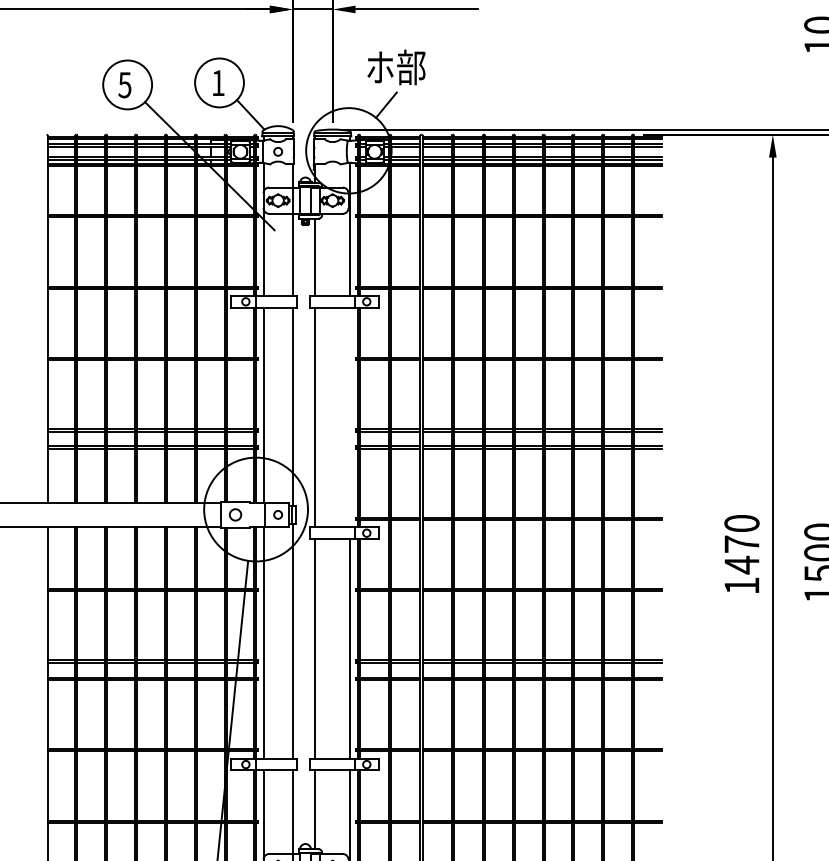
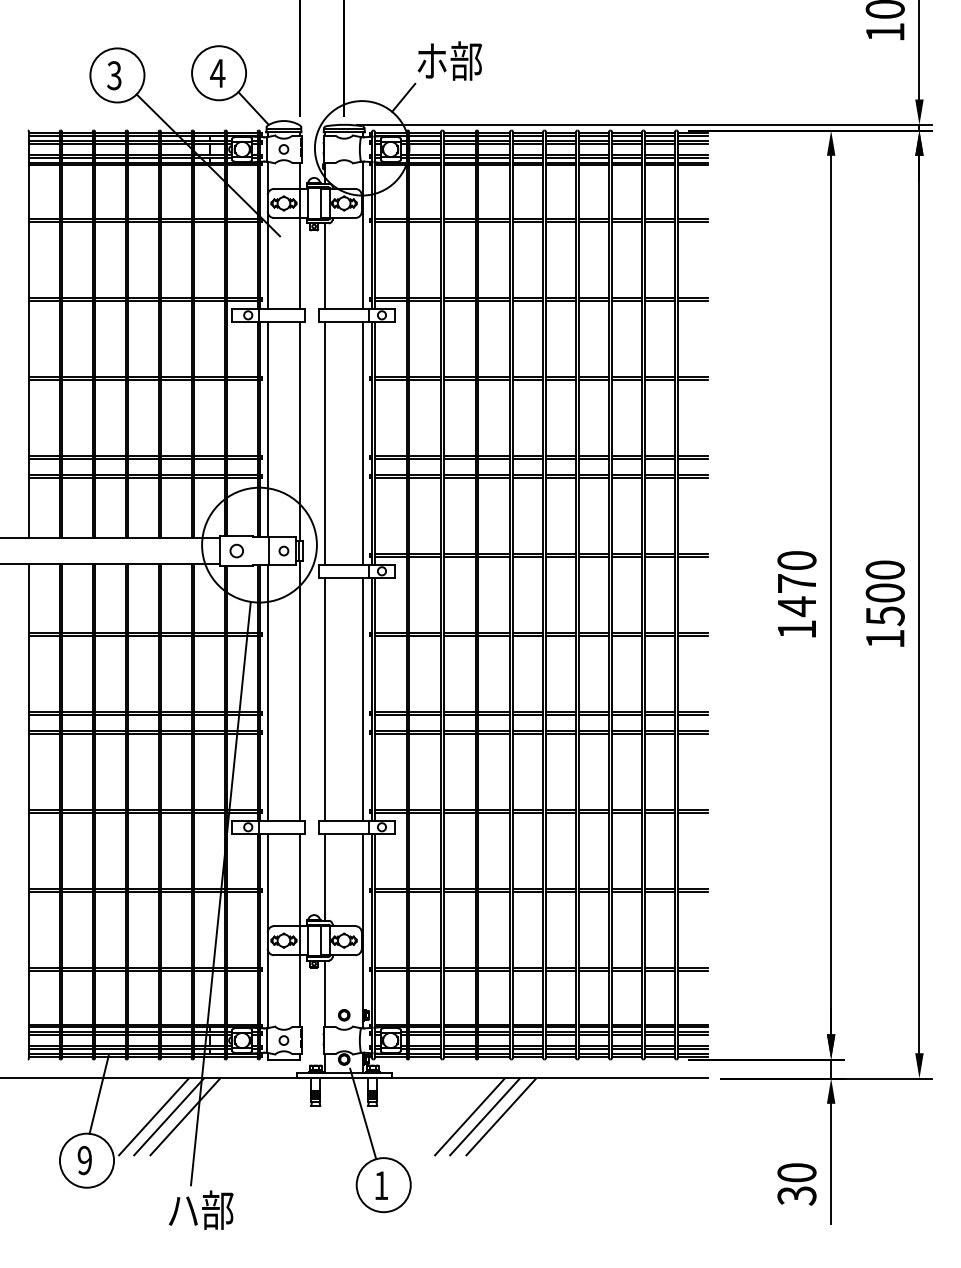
text: (396, 66) -> (449, 60), moved
text: (218, 83) -> (217, 73), 1 -> 4
text: (124, 84) -> (114, 75), 5 -> 3
line: (350, 416) -> (363, 442), added

